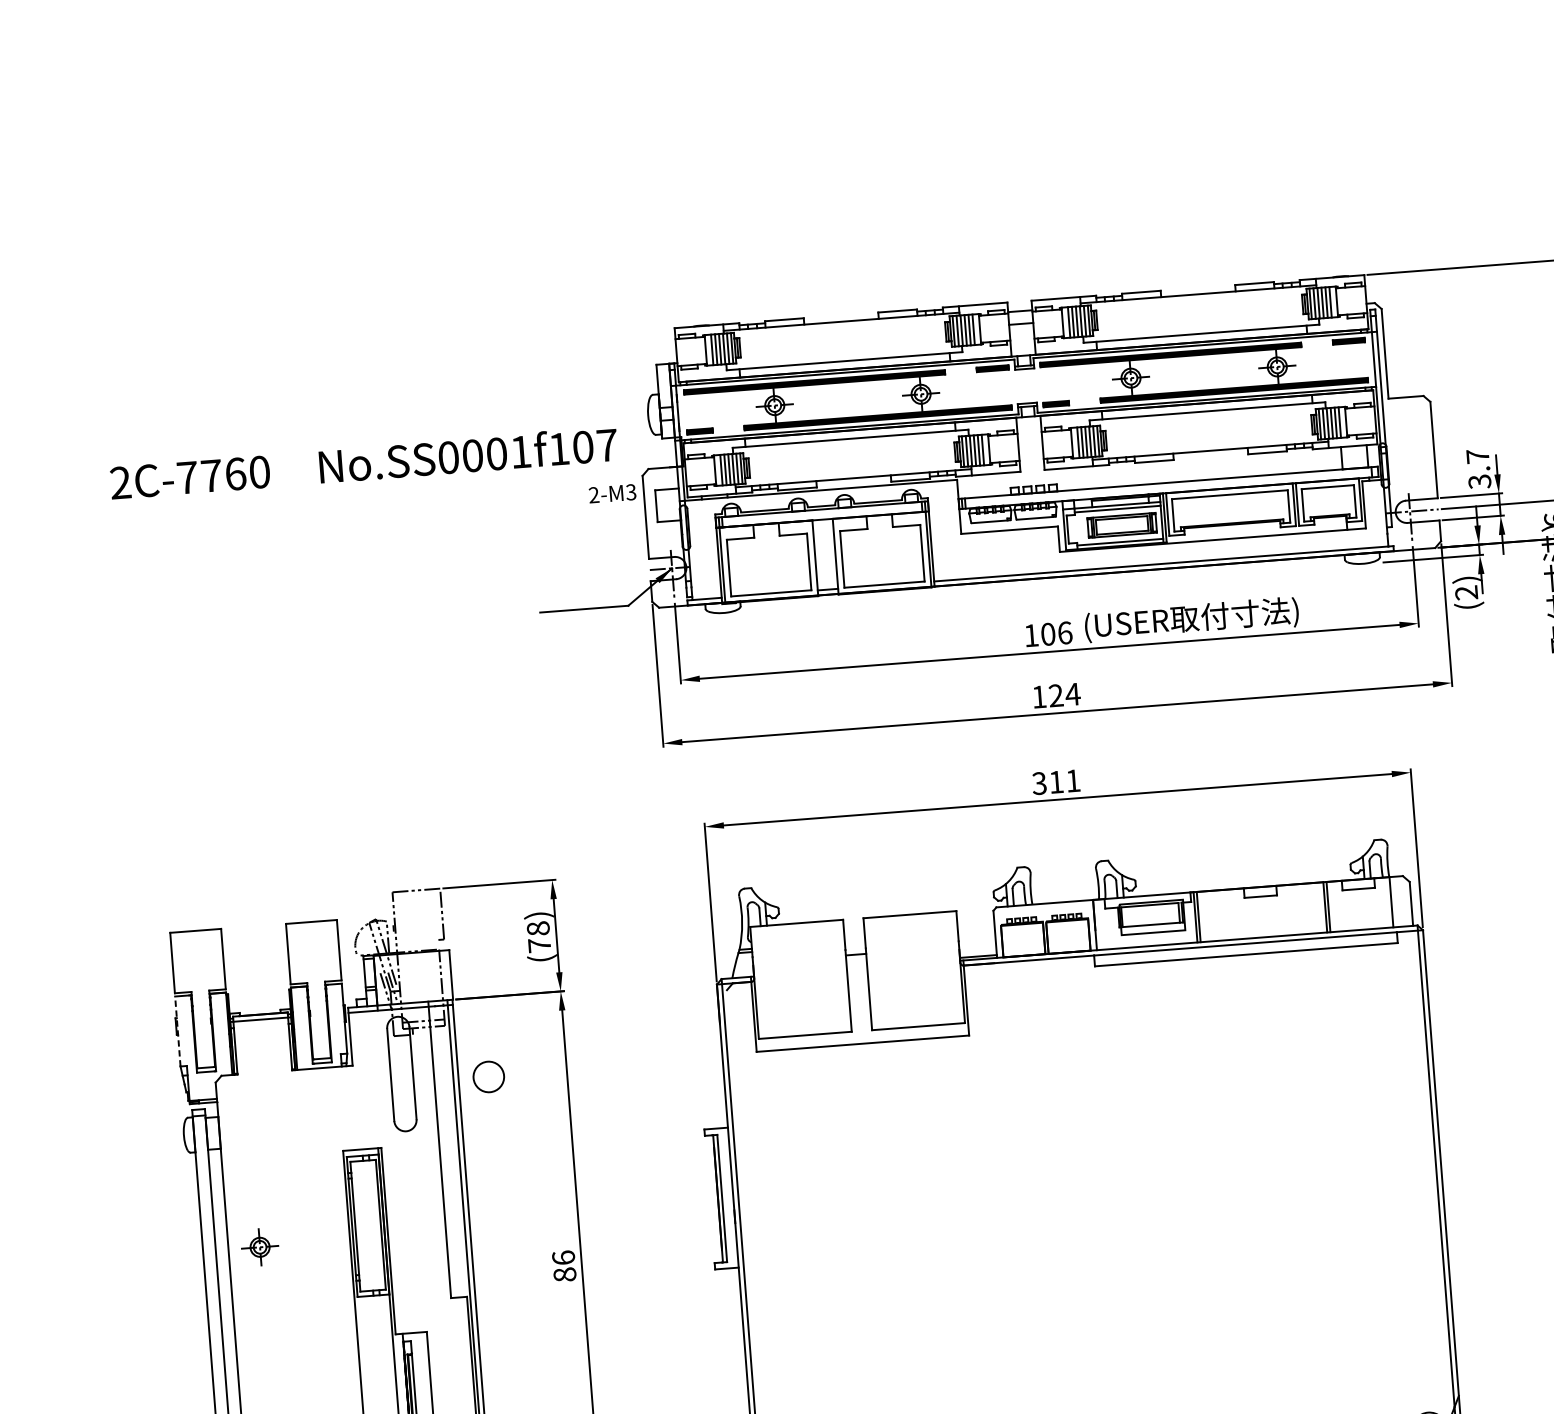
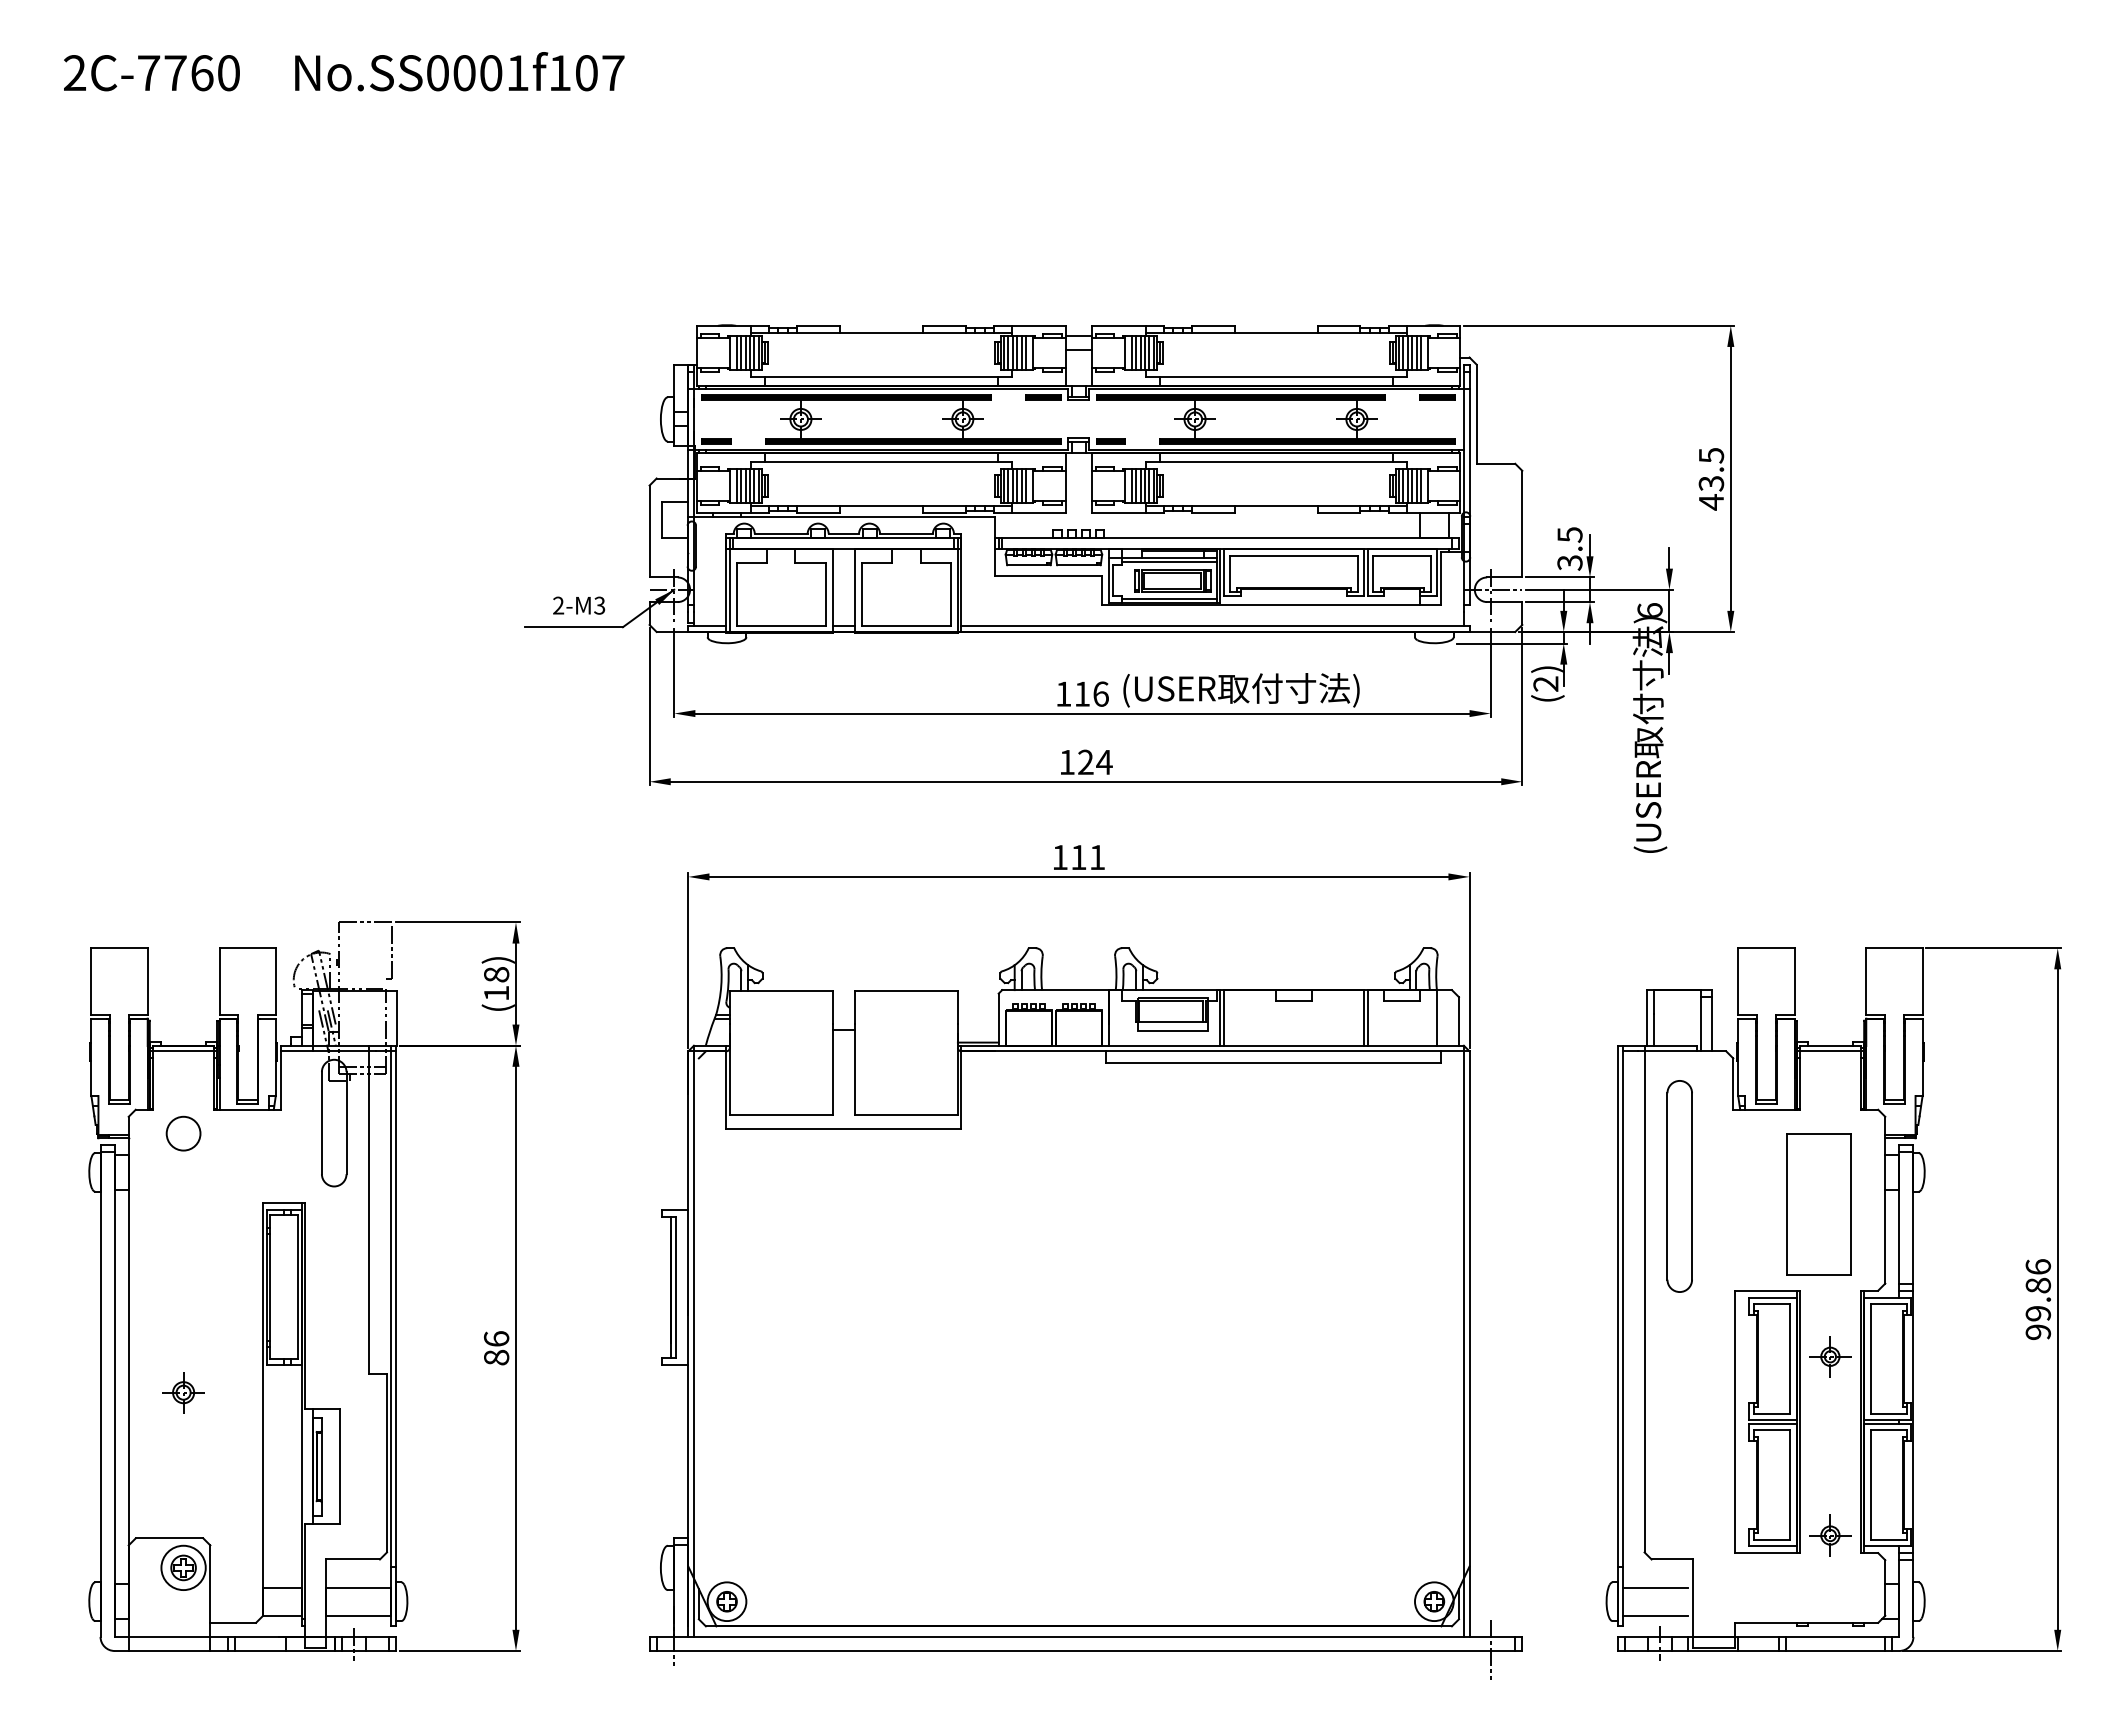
text: (1477, 456) -> (1569, 534), 3.7 -> 3.5
text: (364, 462) -> (344, 71), moved
text: (612, 493) -> (579, 605), moved
text: (1048, 633) -> (1082, 693), 106 -> 116
text: (1038, 783) -> (1059, 857), 311 -> 111
text: (539, 944) -> (496, 992), (78) -> (18)
line: (177, 1031) -> (91, 1057), dashed -> solid
circle: (488, 1076) -> (183, 1133), moved
part: (259, 1247) -> (183, 1392), moved

